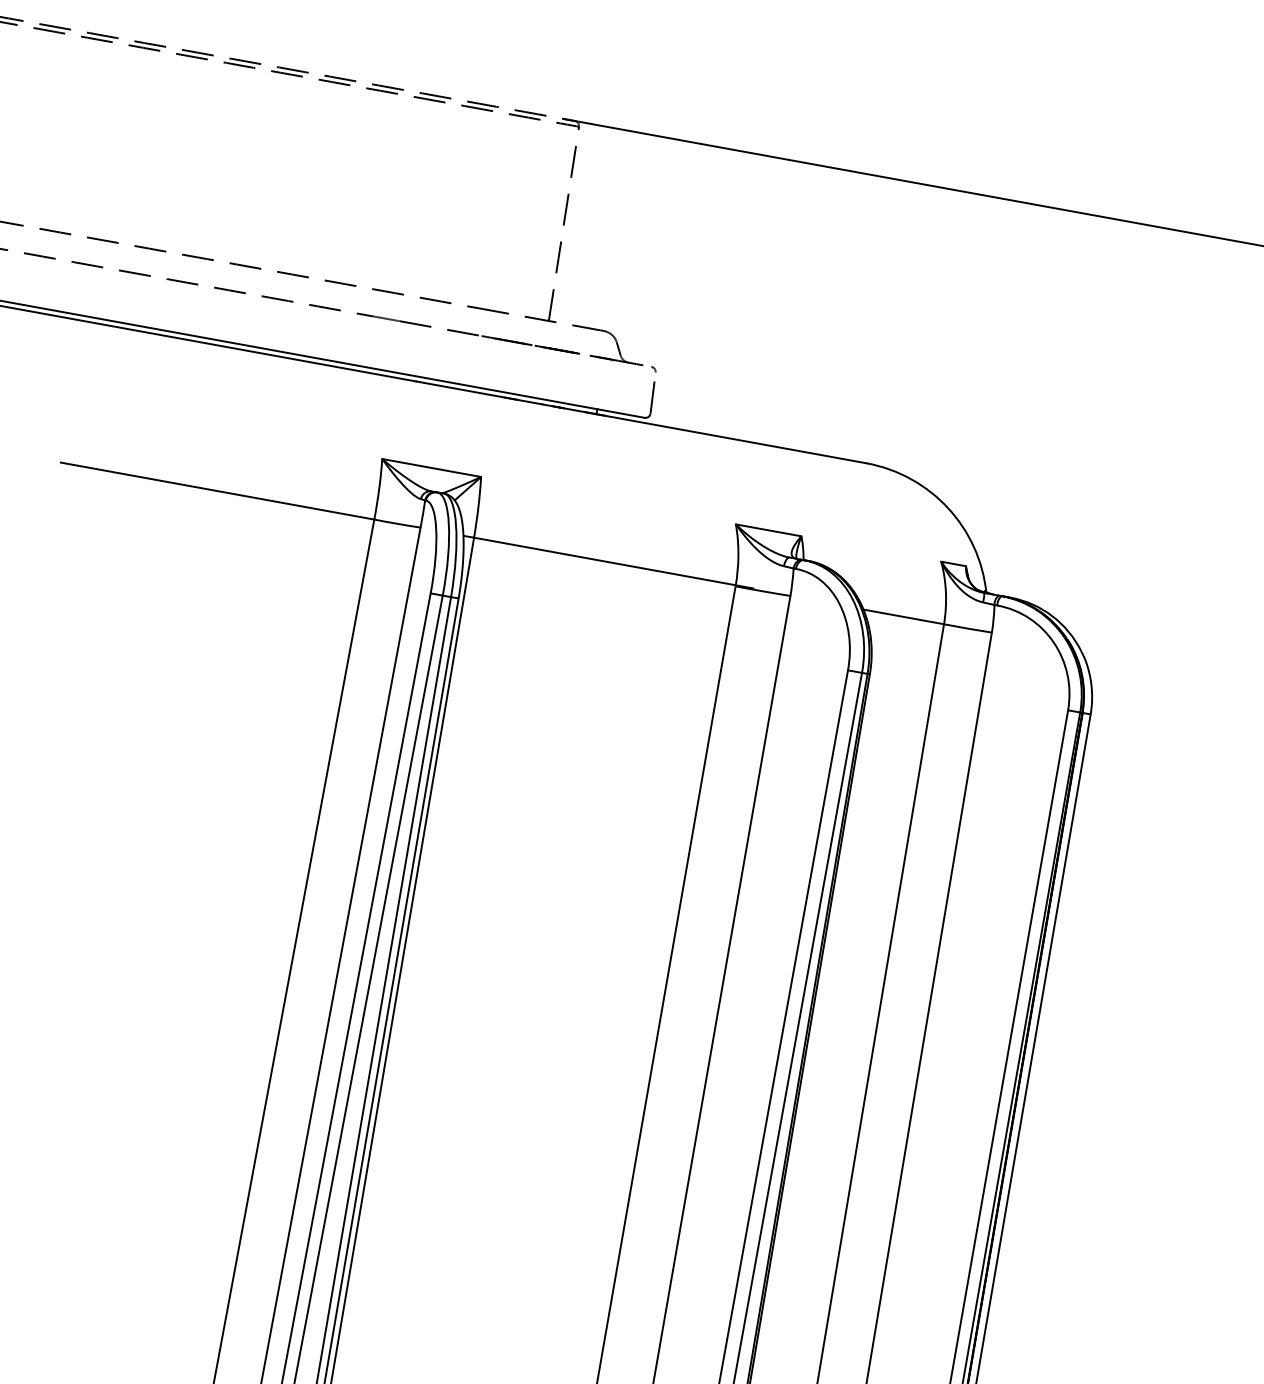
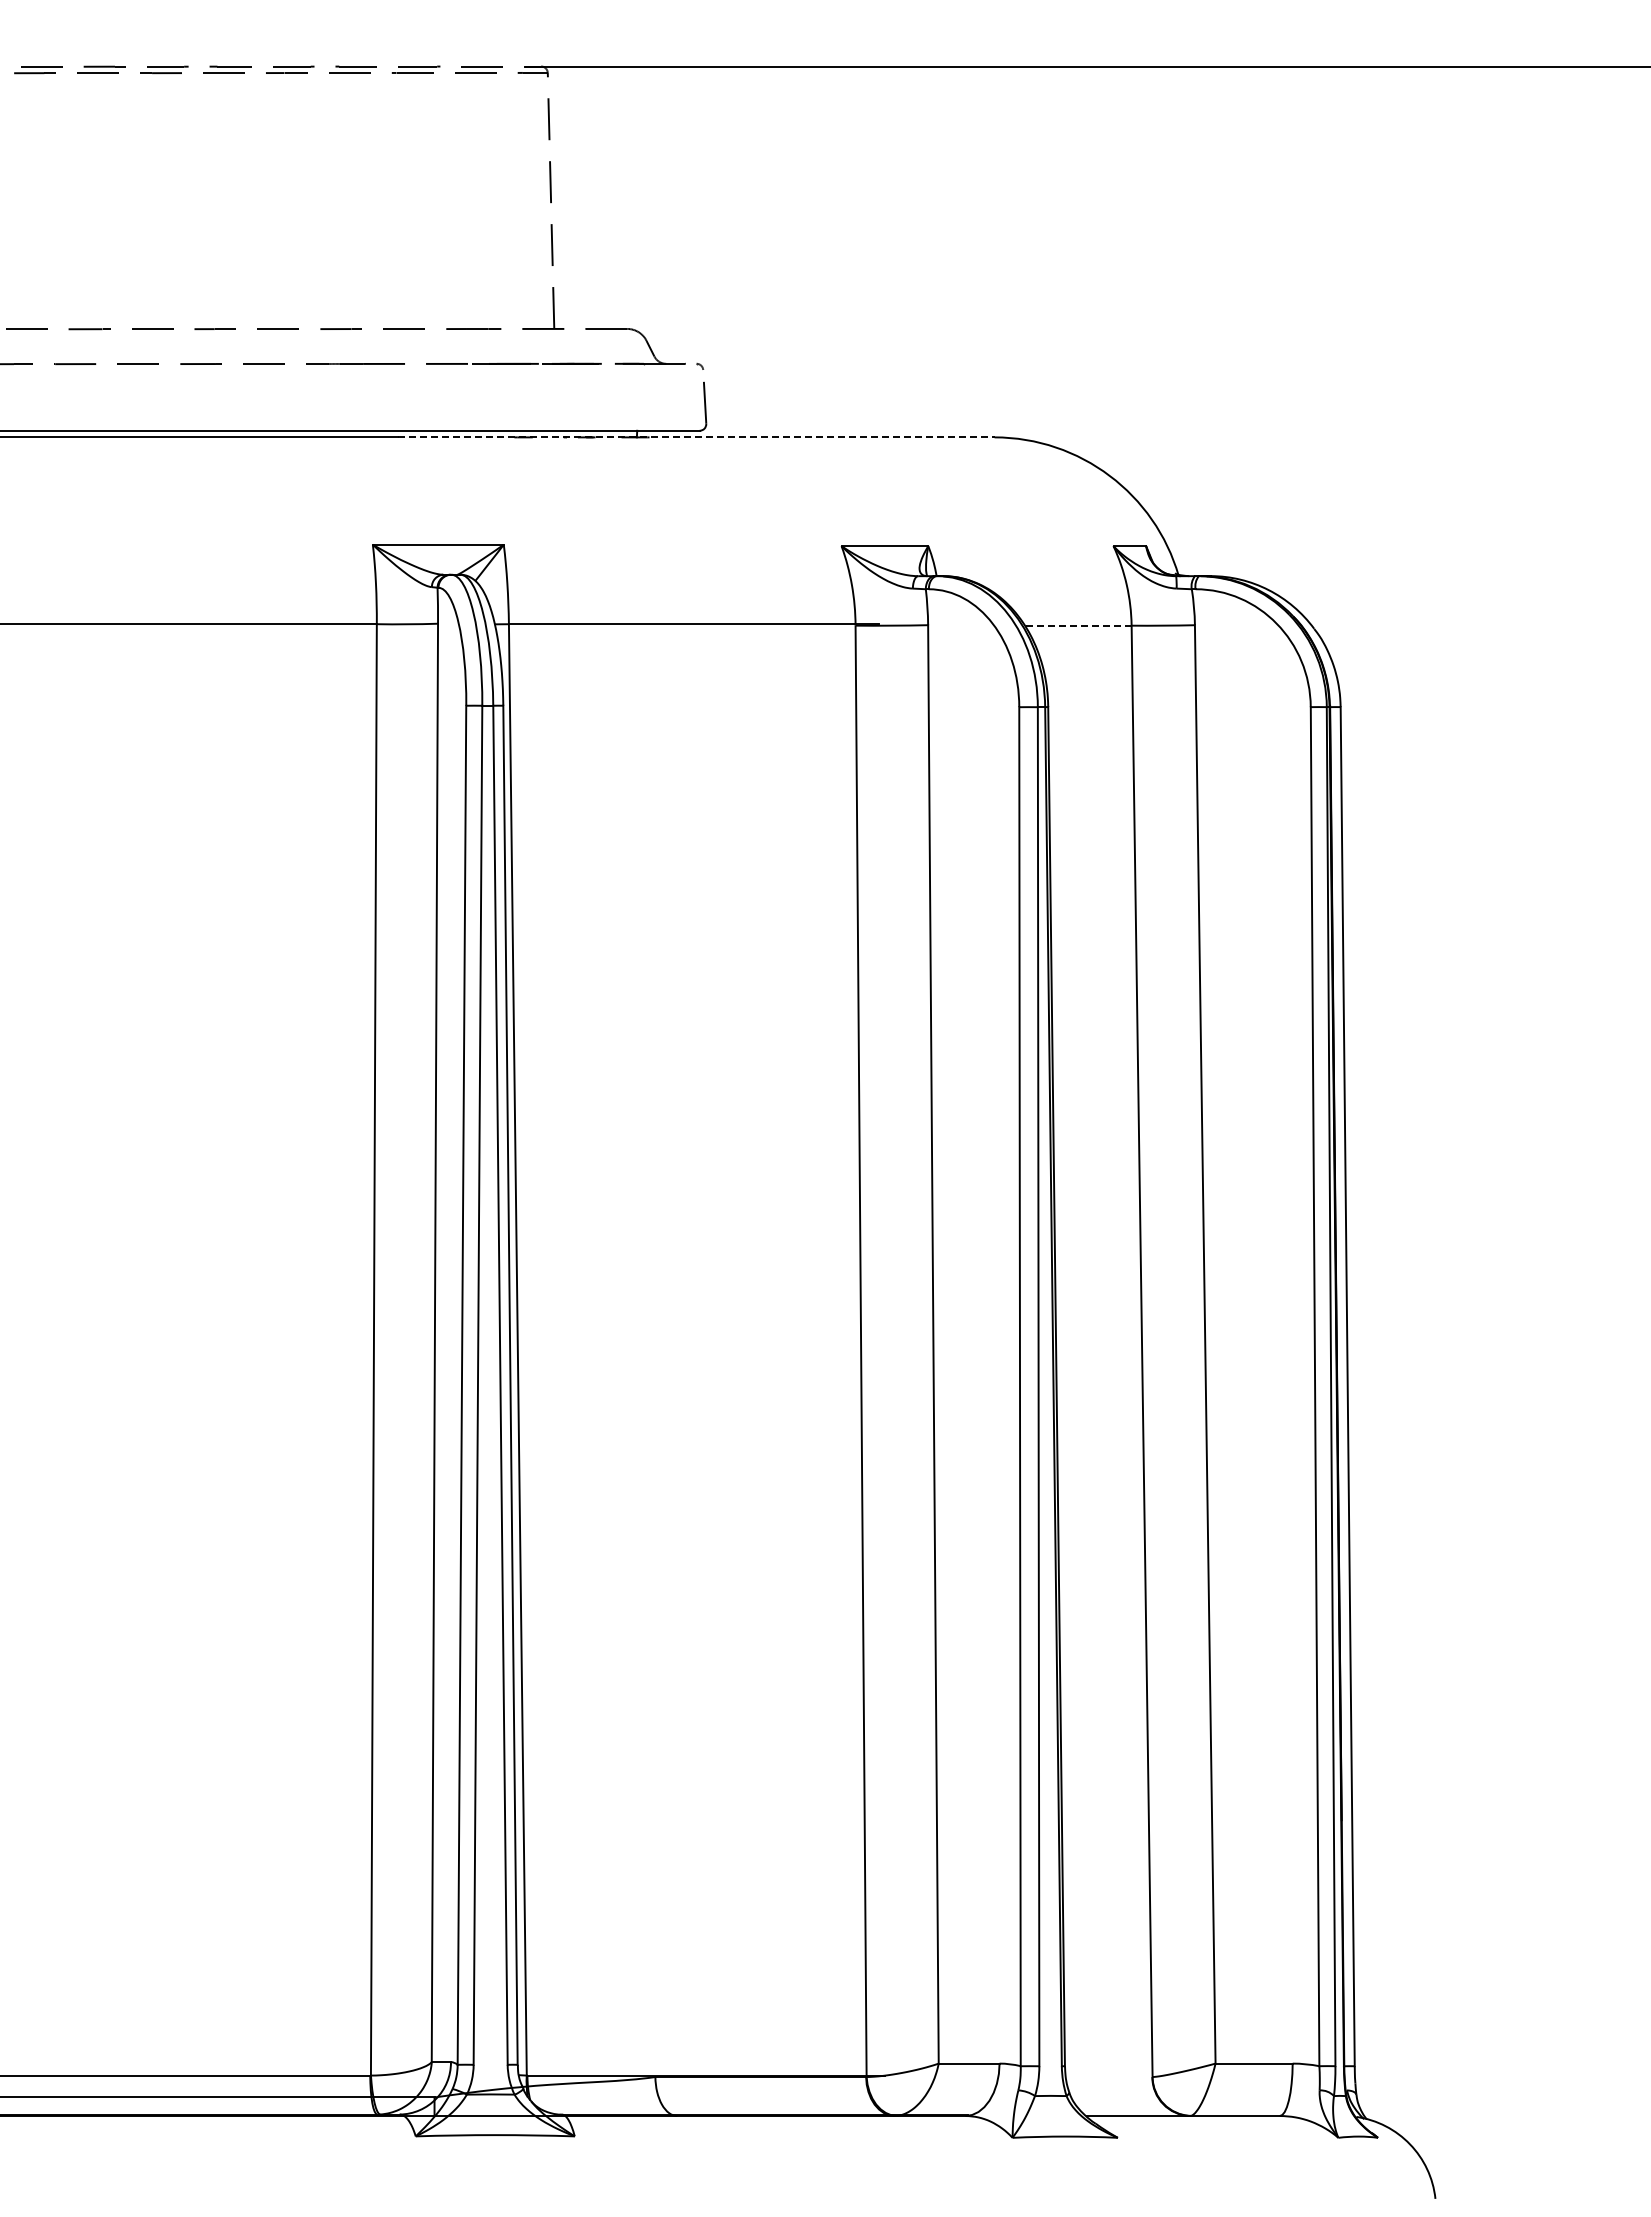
line: (641, 422) -> (696, 437), solid -> dashed
line: (903, 616) -> (1078, 625), solid -> dashed

